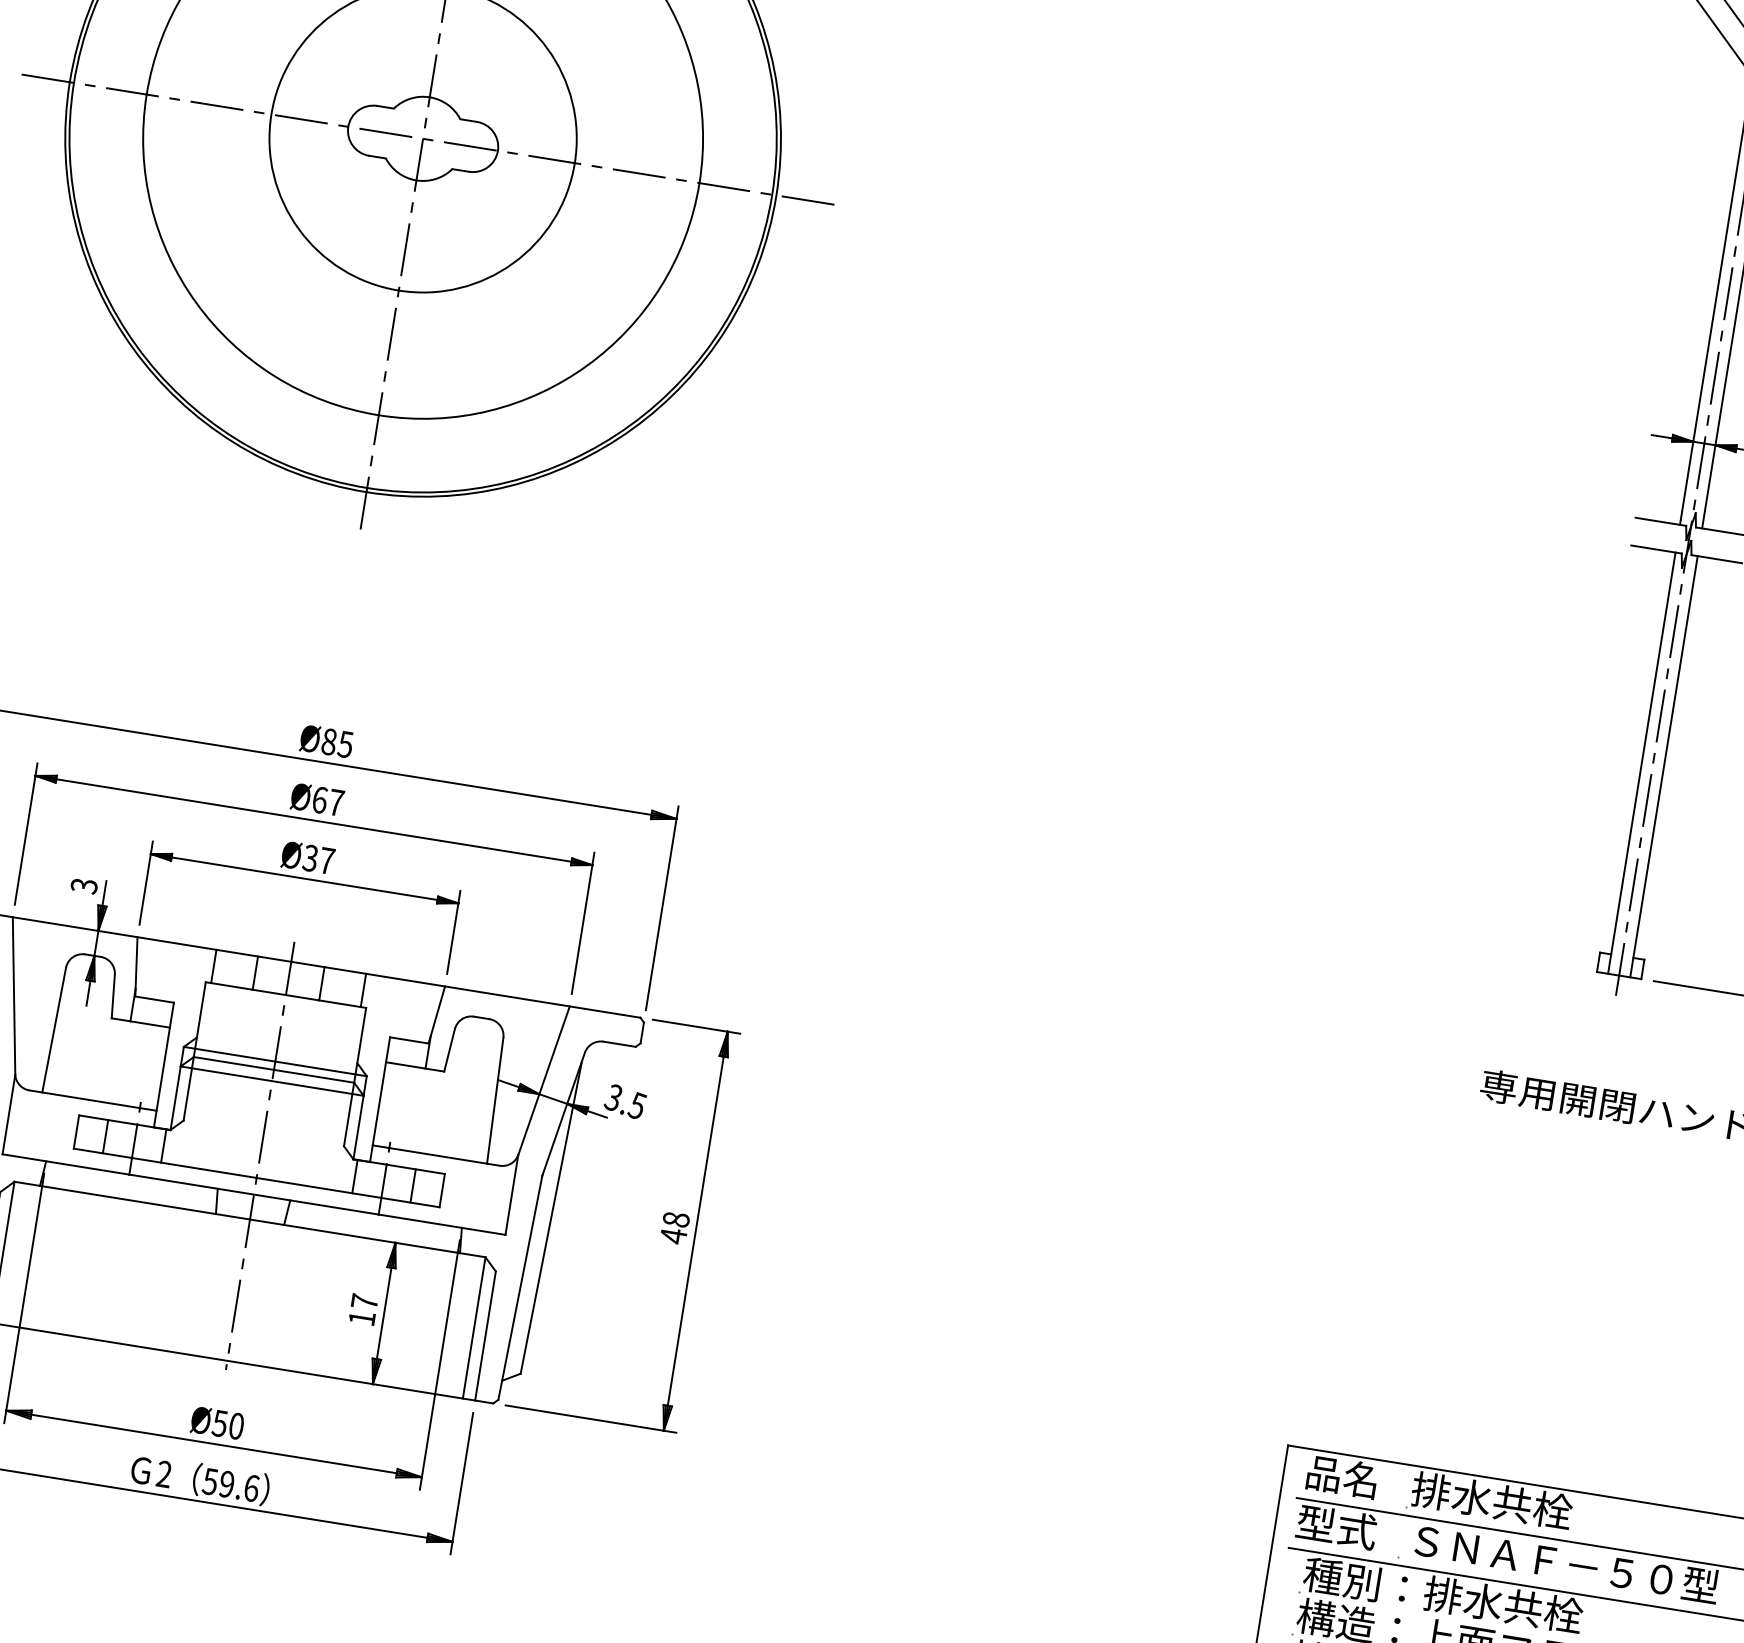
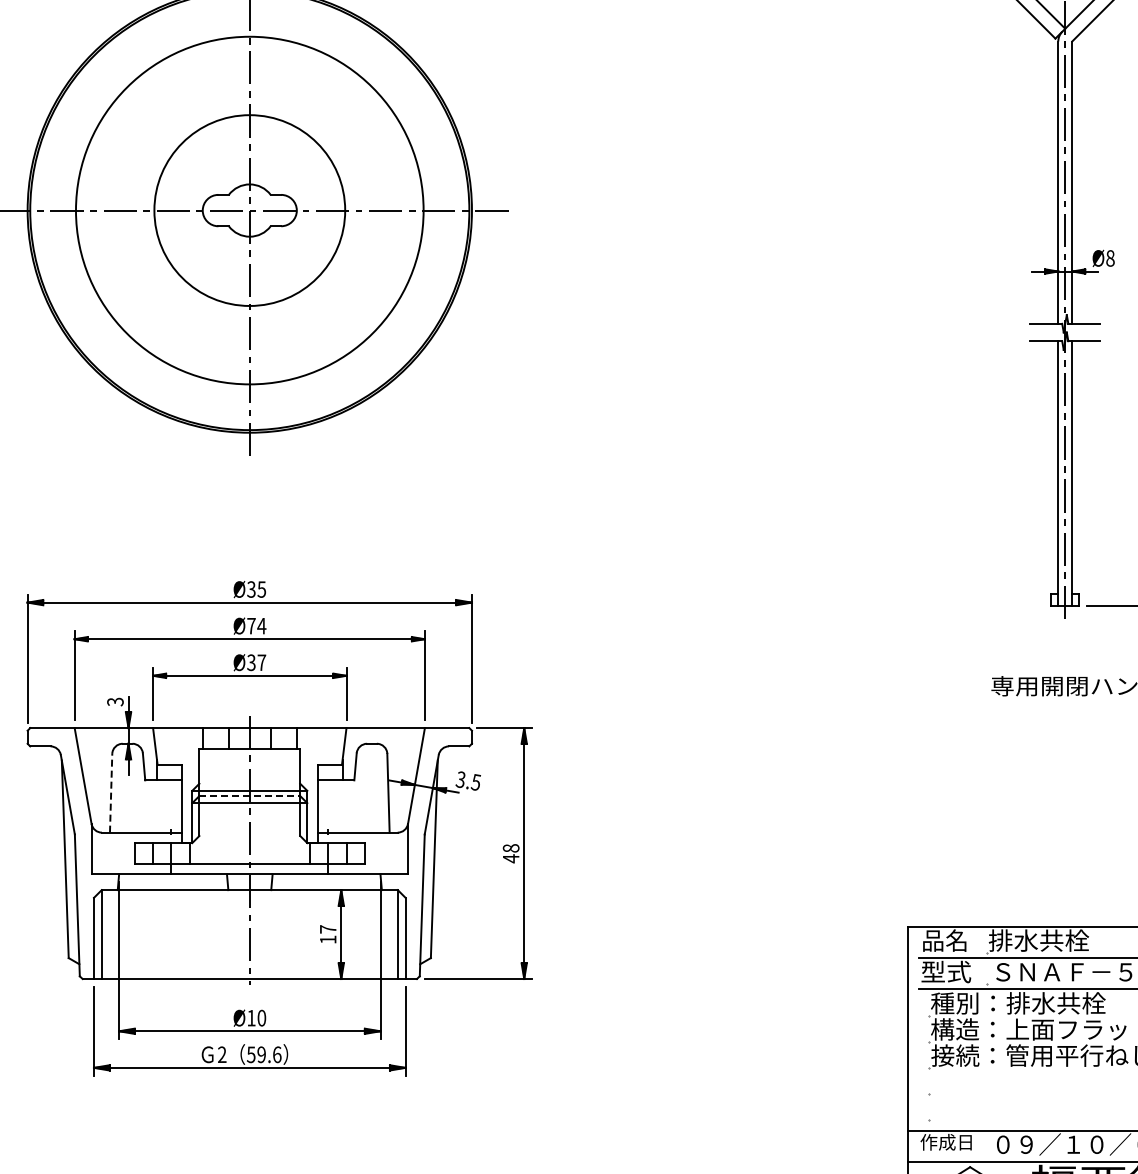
text: (329, 741) -> (251, 589), Ø85 -> Ø35
text: (328, 800) -> (256, 625), Ø67 -> Ø74
line: (54, 1029) -> (111, 792), solid -> dashed
line: (274, 1070) -> (250, 796), solid -> dashed
text: (220, 1424) -> (251, 1018), Ø50 -> Ø10

